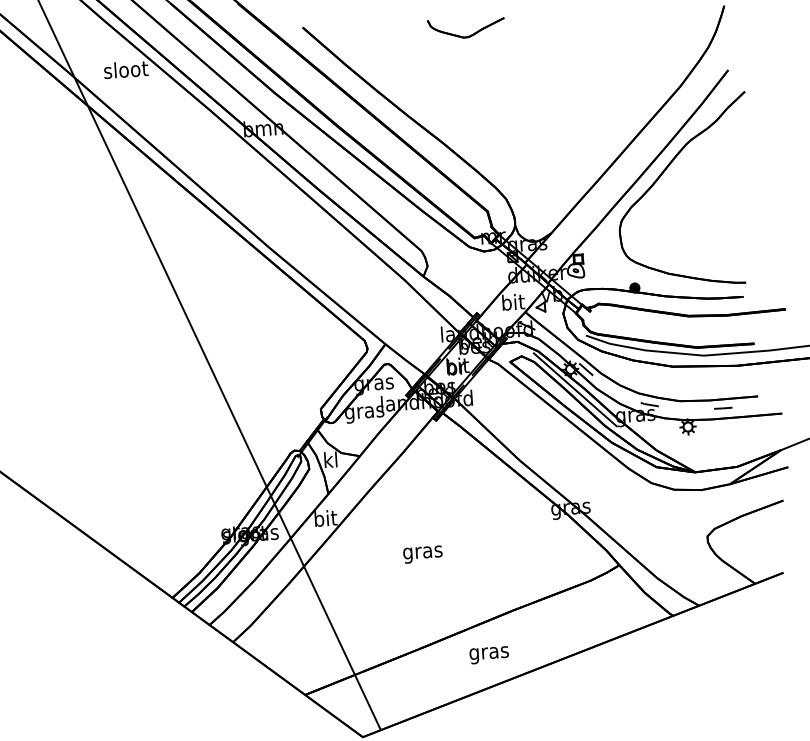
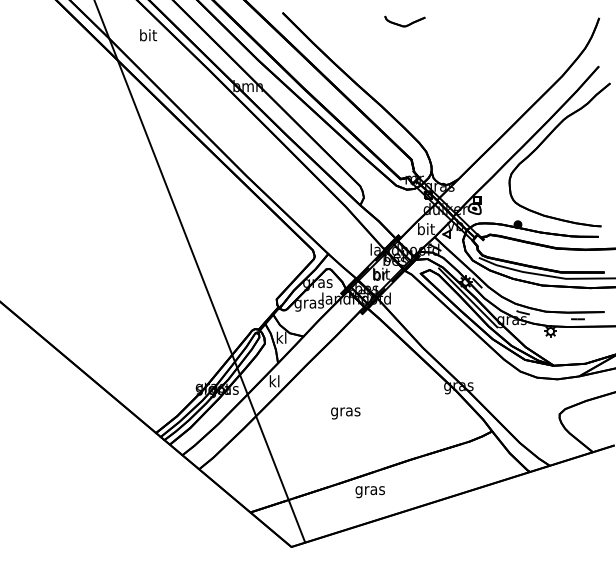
part: (465, 28) -> (404, 21), size x0.7
text: (125, 70) -> (147, 35), sloot -> bit
text: (325, 518) -> (274, 381), bit -> kl
text: (488, 655) -> (369, 492), moved

